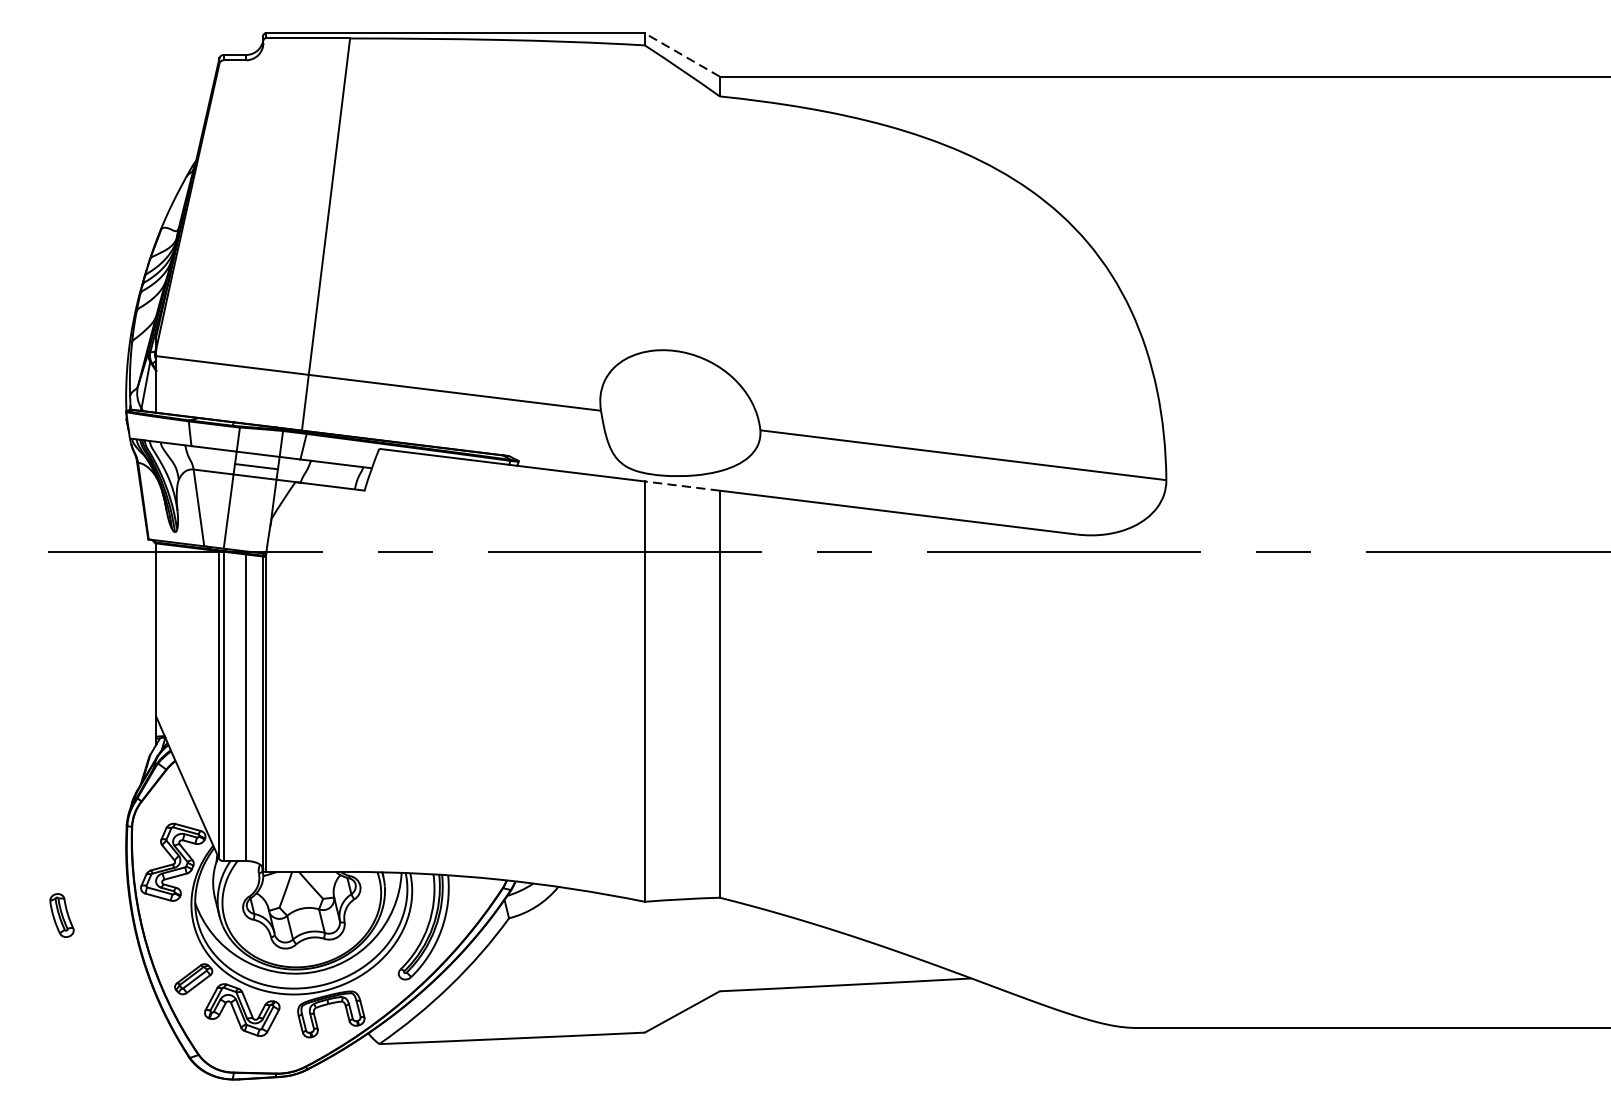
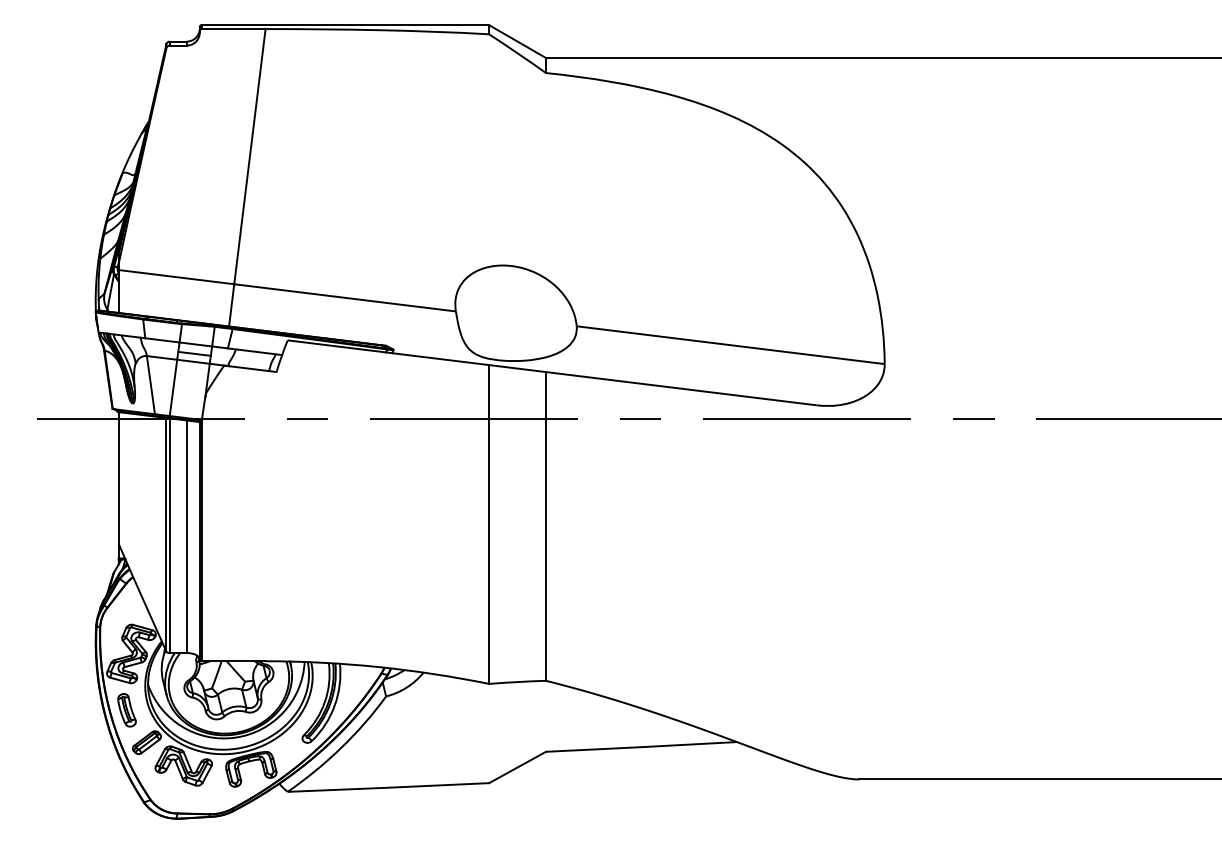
line: (682, 54) -> (517, 41), dashed -> solid
line: (682, 485) -> (517, 368), dashed -> solid
part: (61, 915) -> (126, 710), moved

